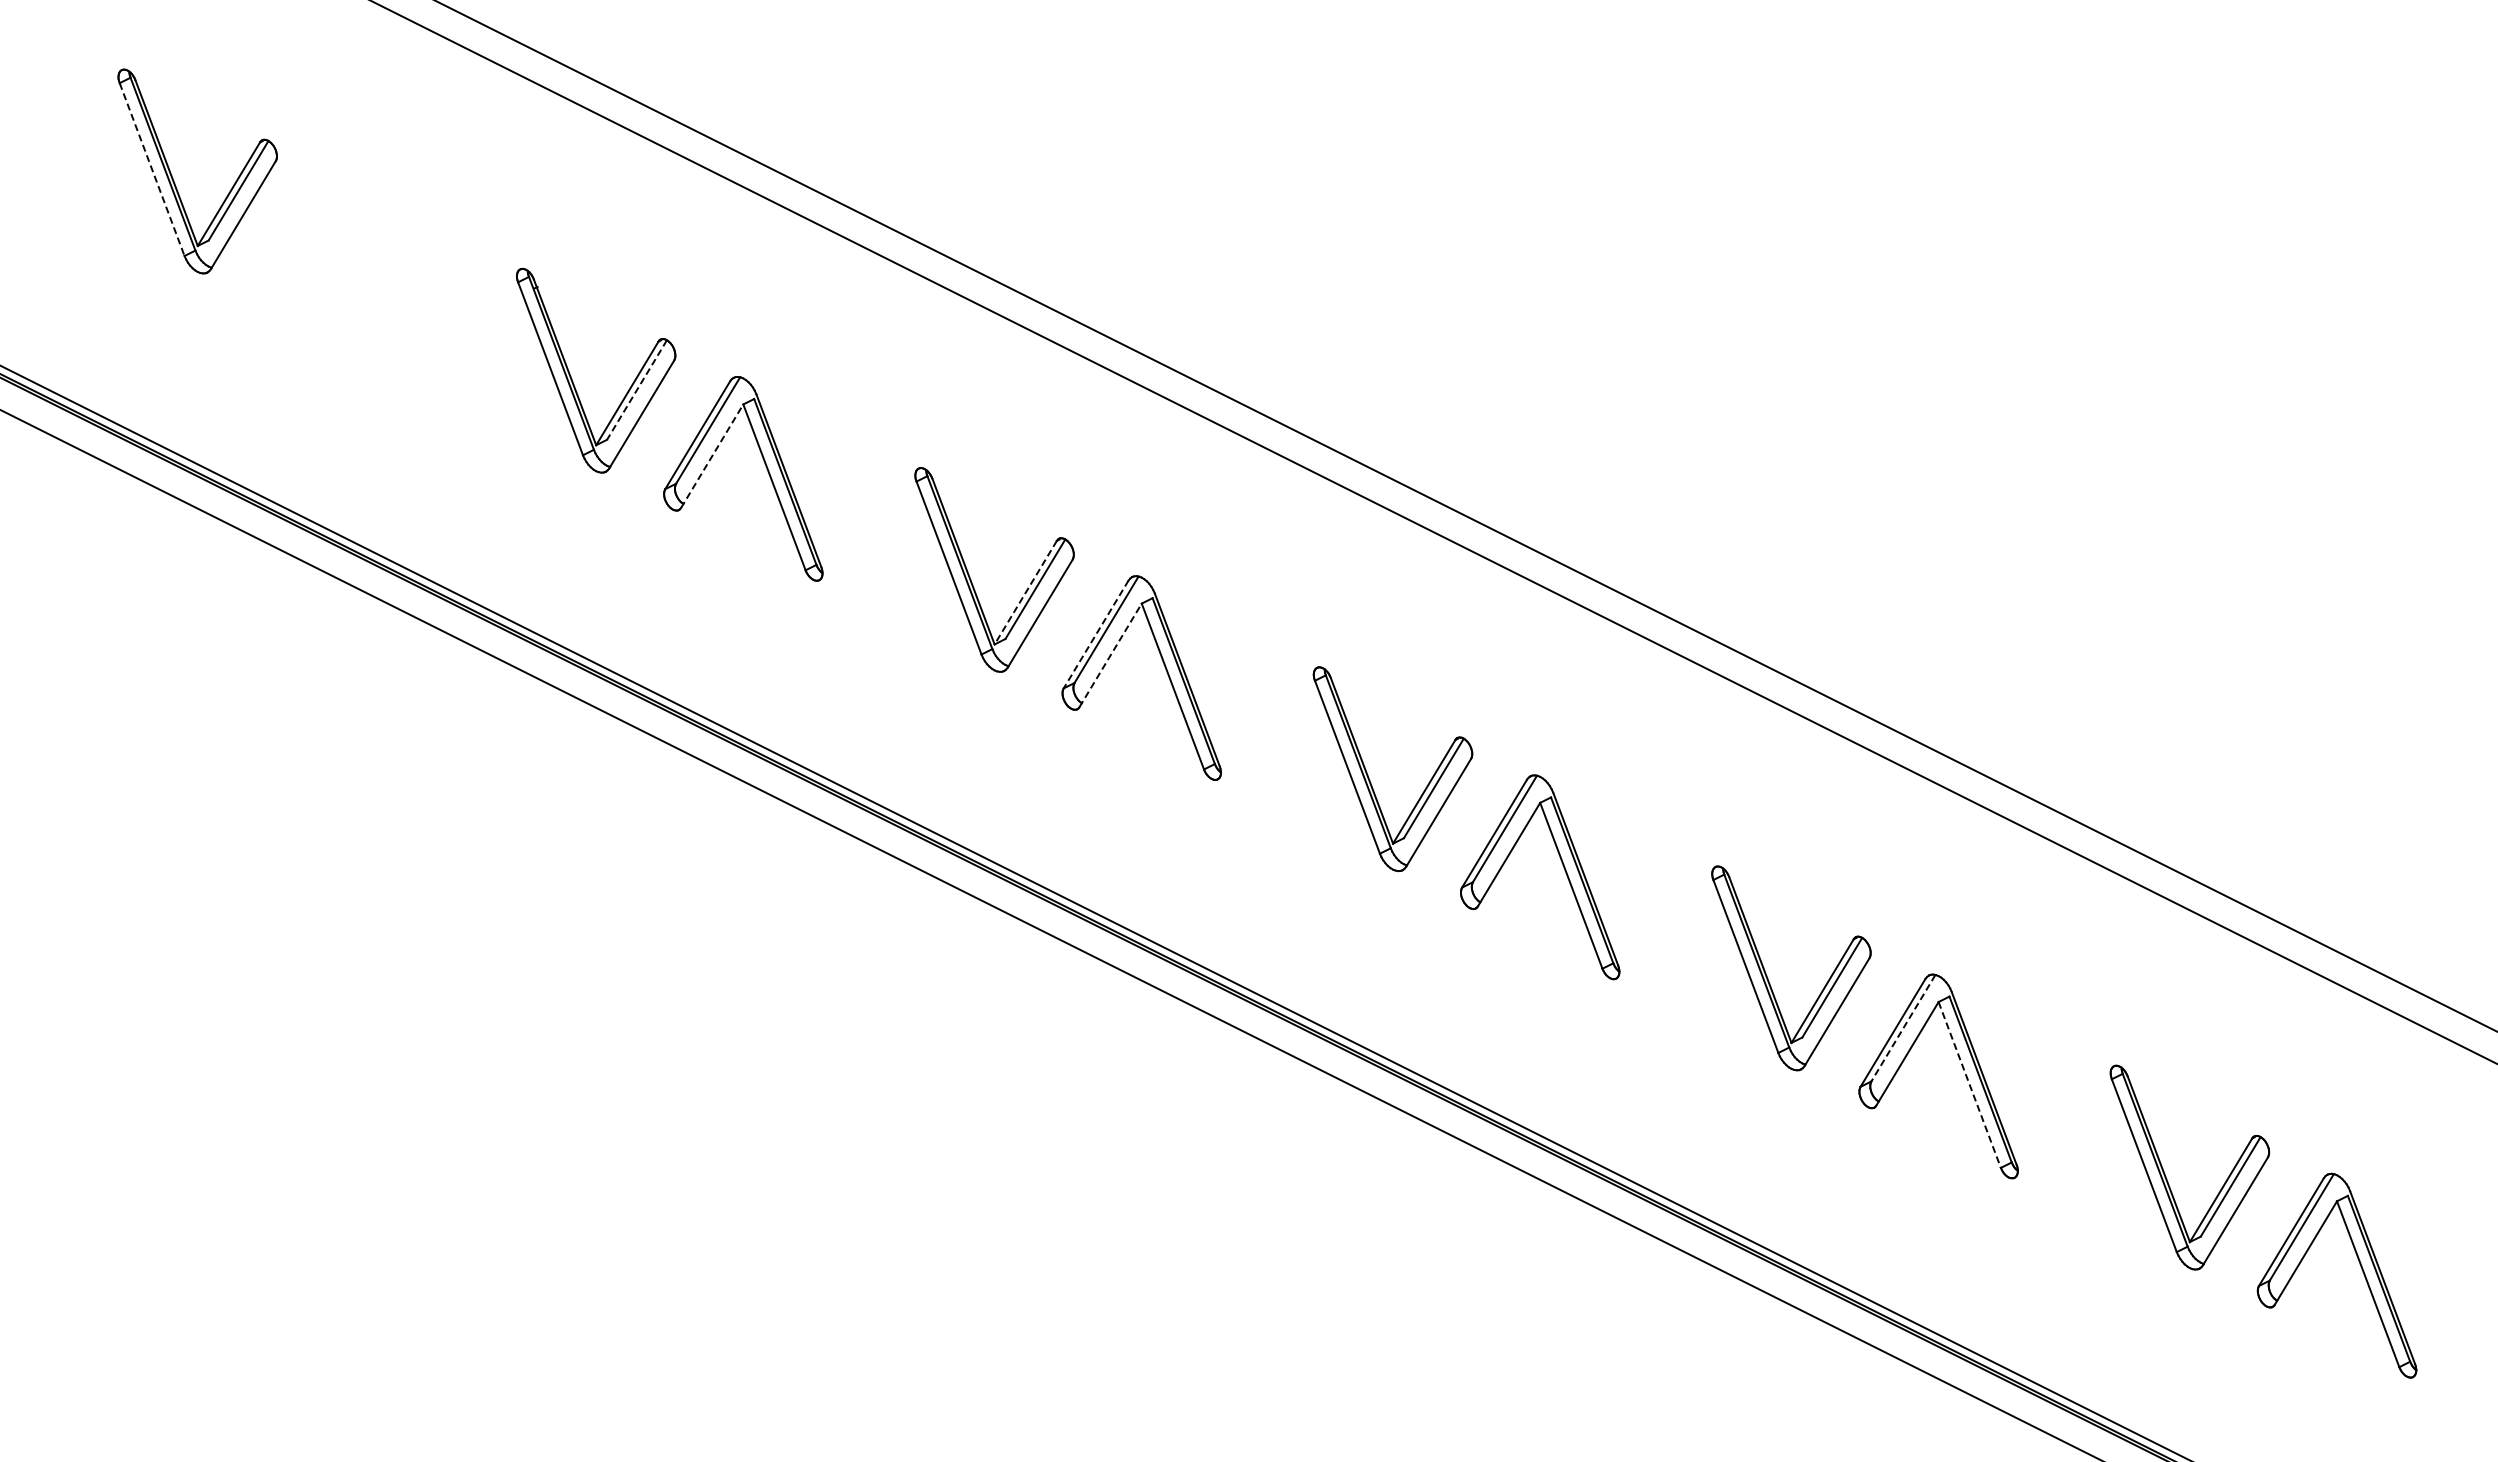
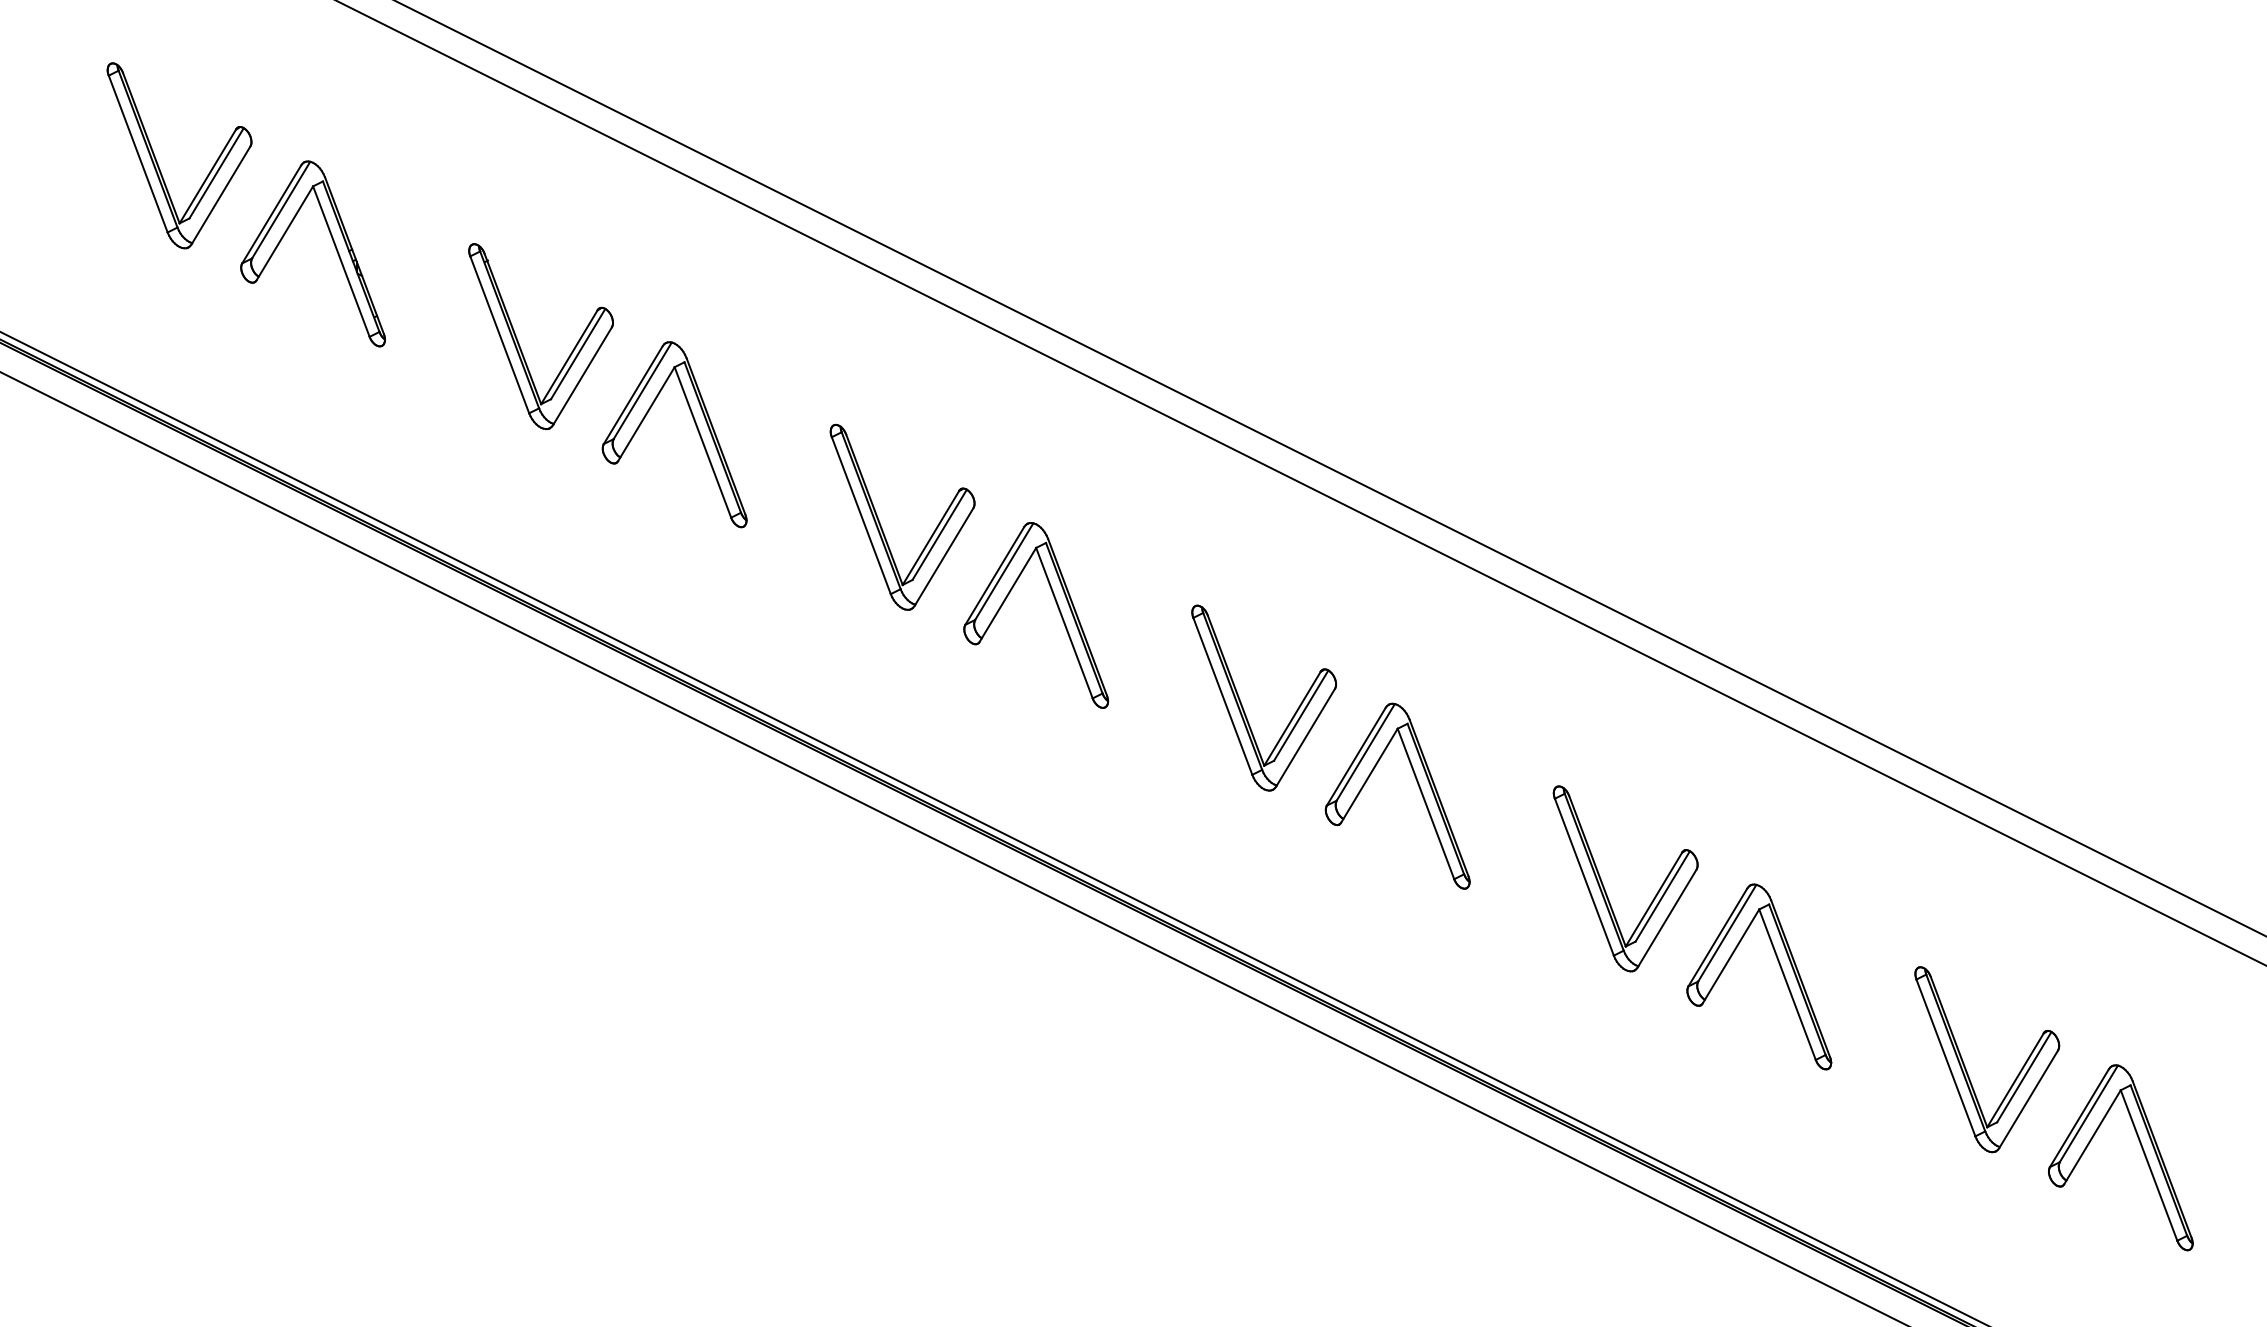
line: (152, 170) -> (138, 154), dashed -> solid
part: (368, 271) -> (334, 246), added
line: (636, 390) -> (577, 354), dashed -> solid
line: (712, 455) -> (646, 413), dashed -> solid
line: (1025, 593) -> (930, 538), dashed -> solid
line: (1095, 634) -> (994, 575), dashed -> solid
line: (1110, 654) -> (1007, 594), dashed -> solid
line: (1903, 1028) -> (1727, 933), dashed -> solid
line: (1969, 1084) -> (1787, 984), dashed -> solid

